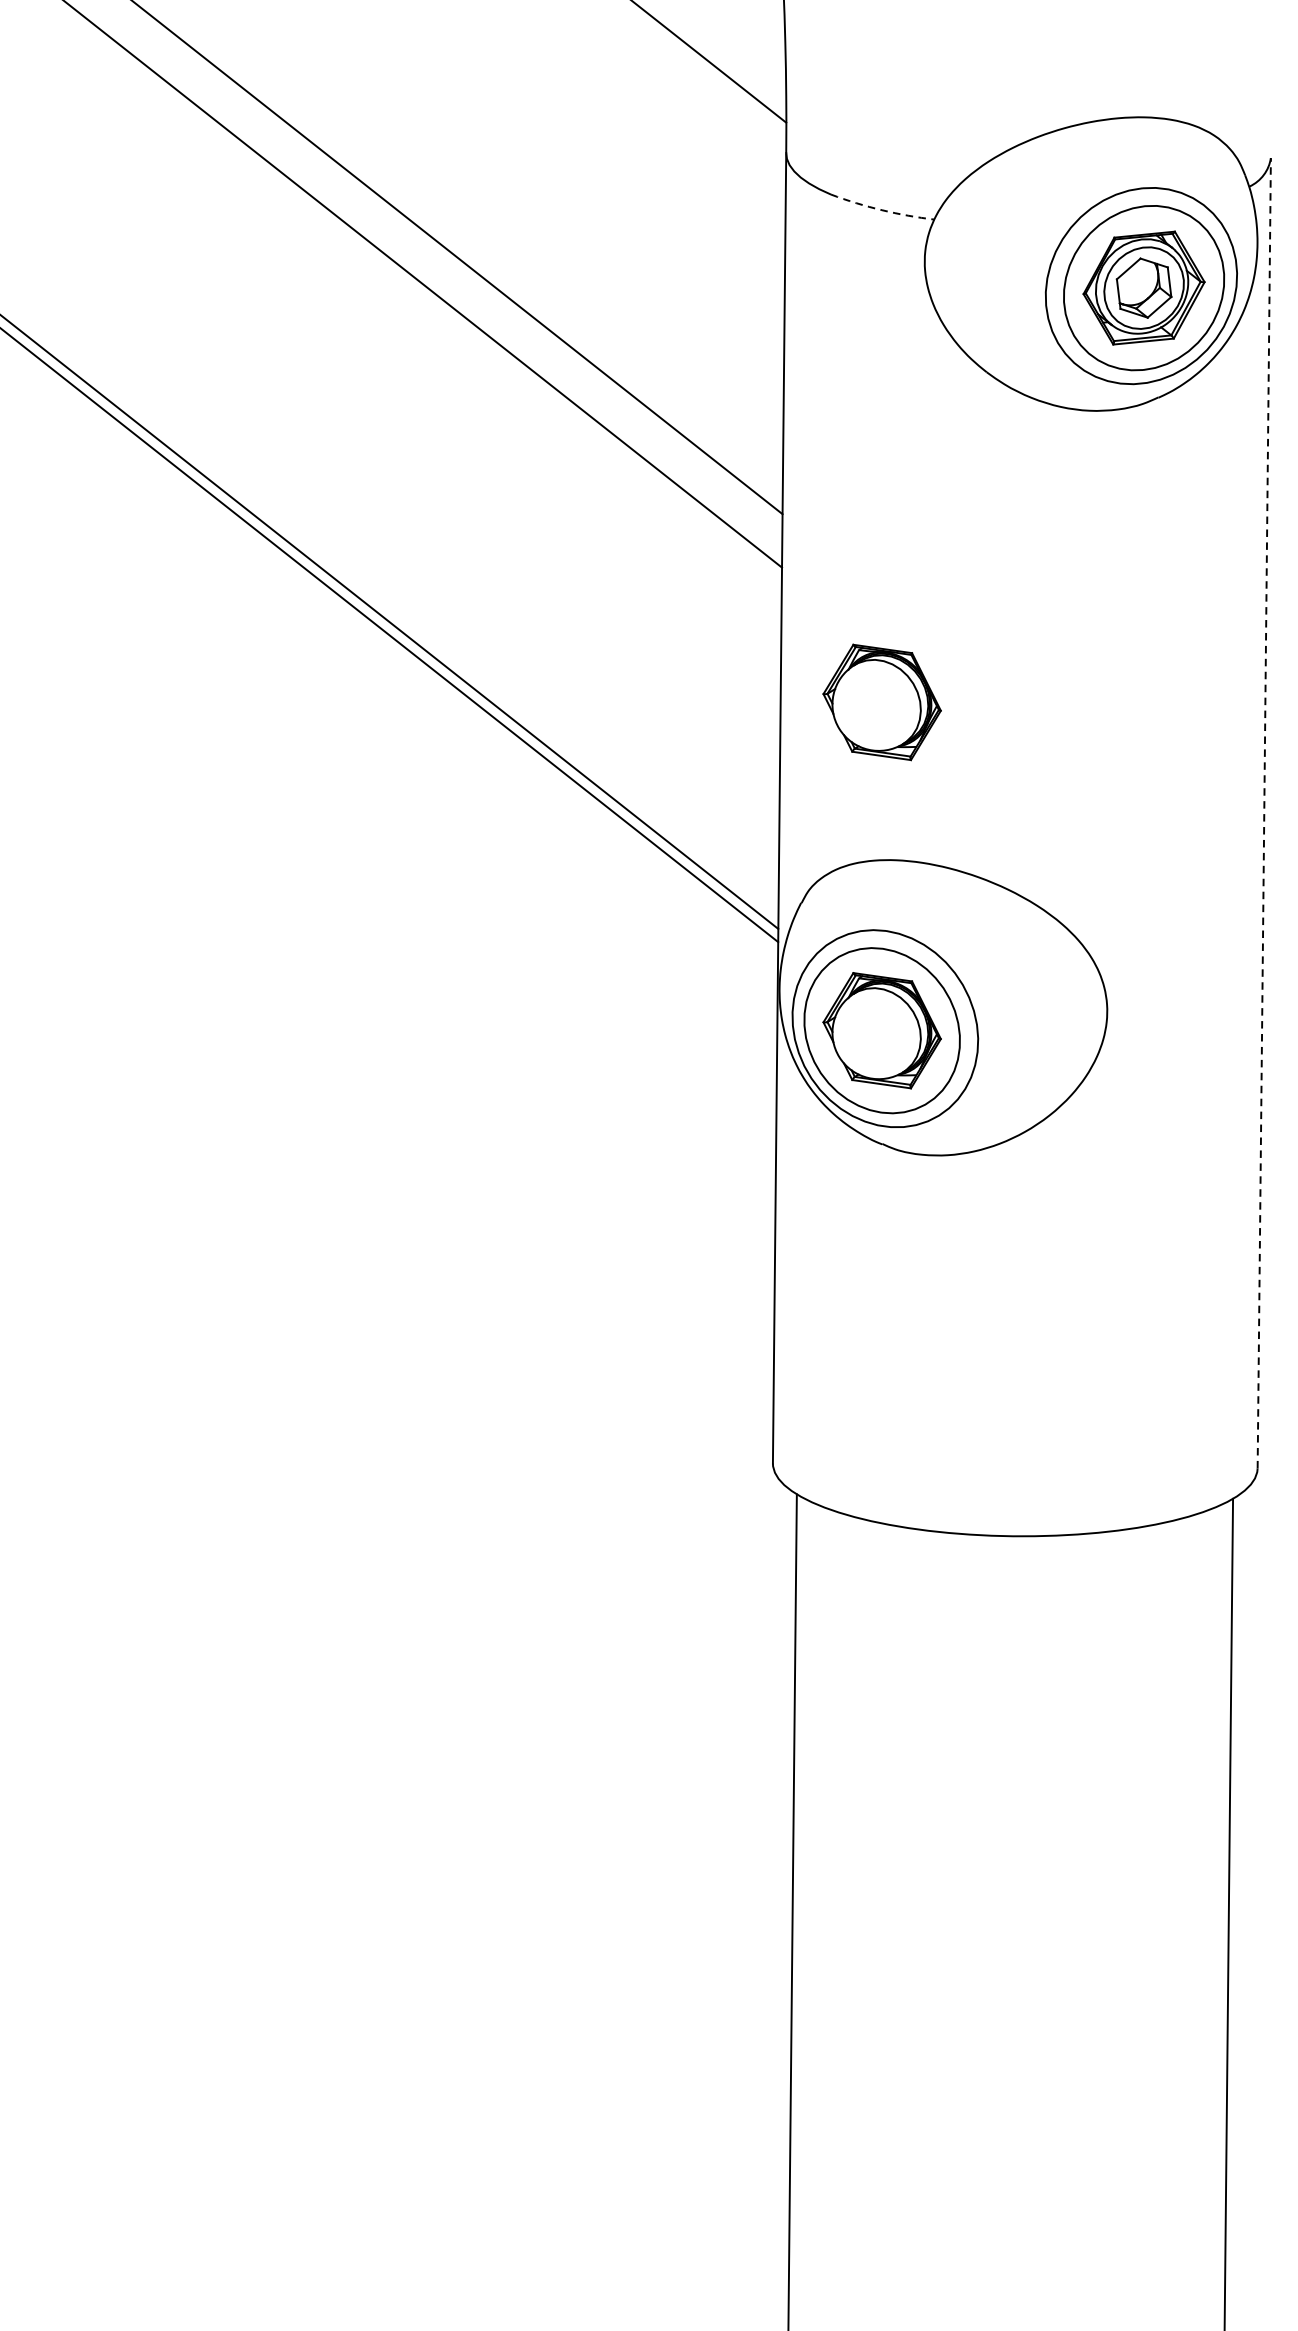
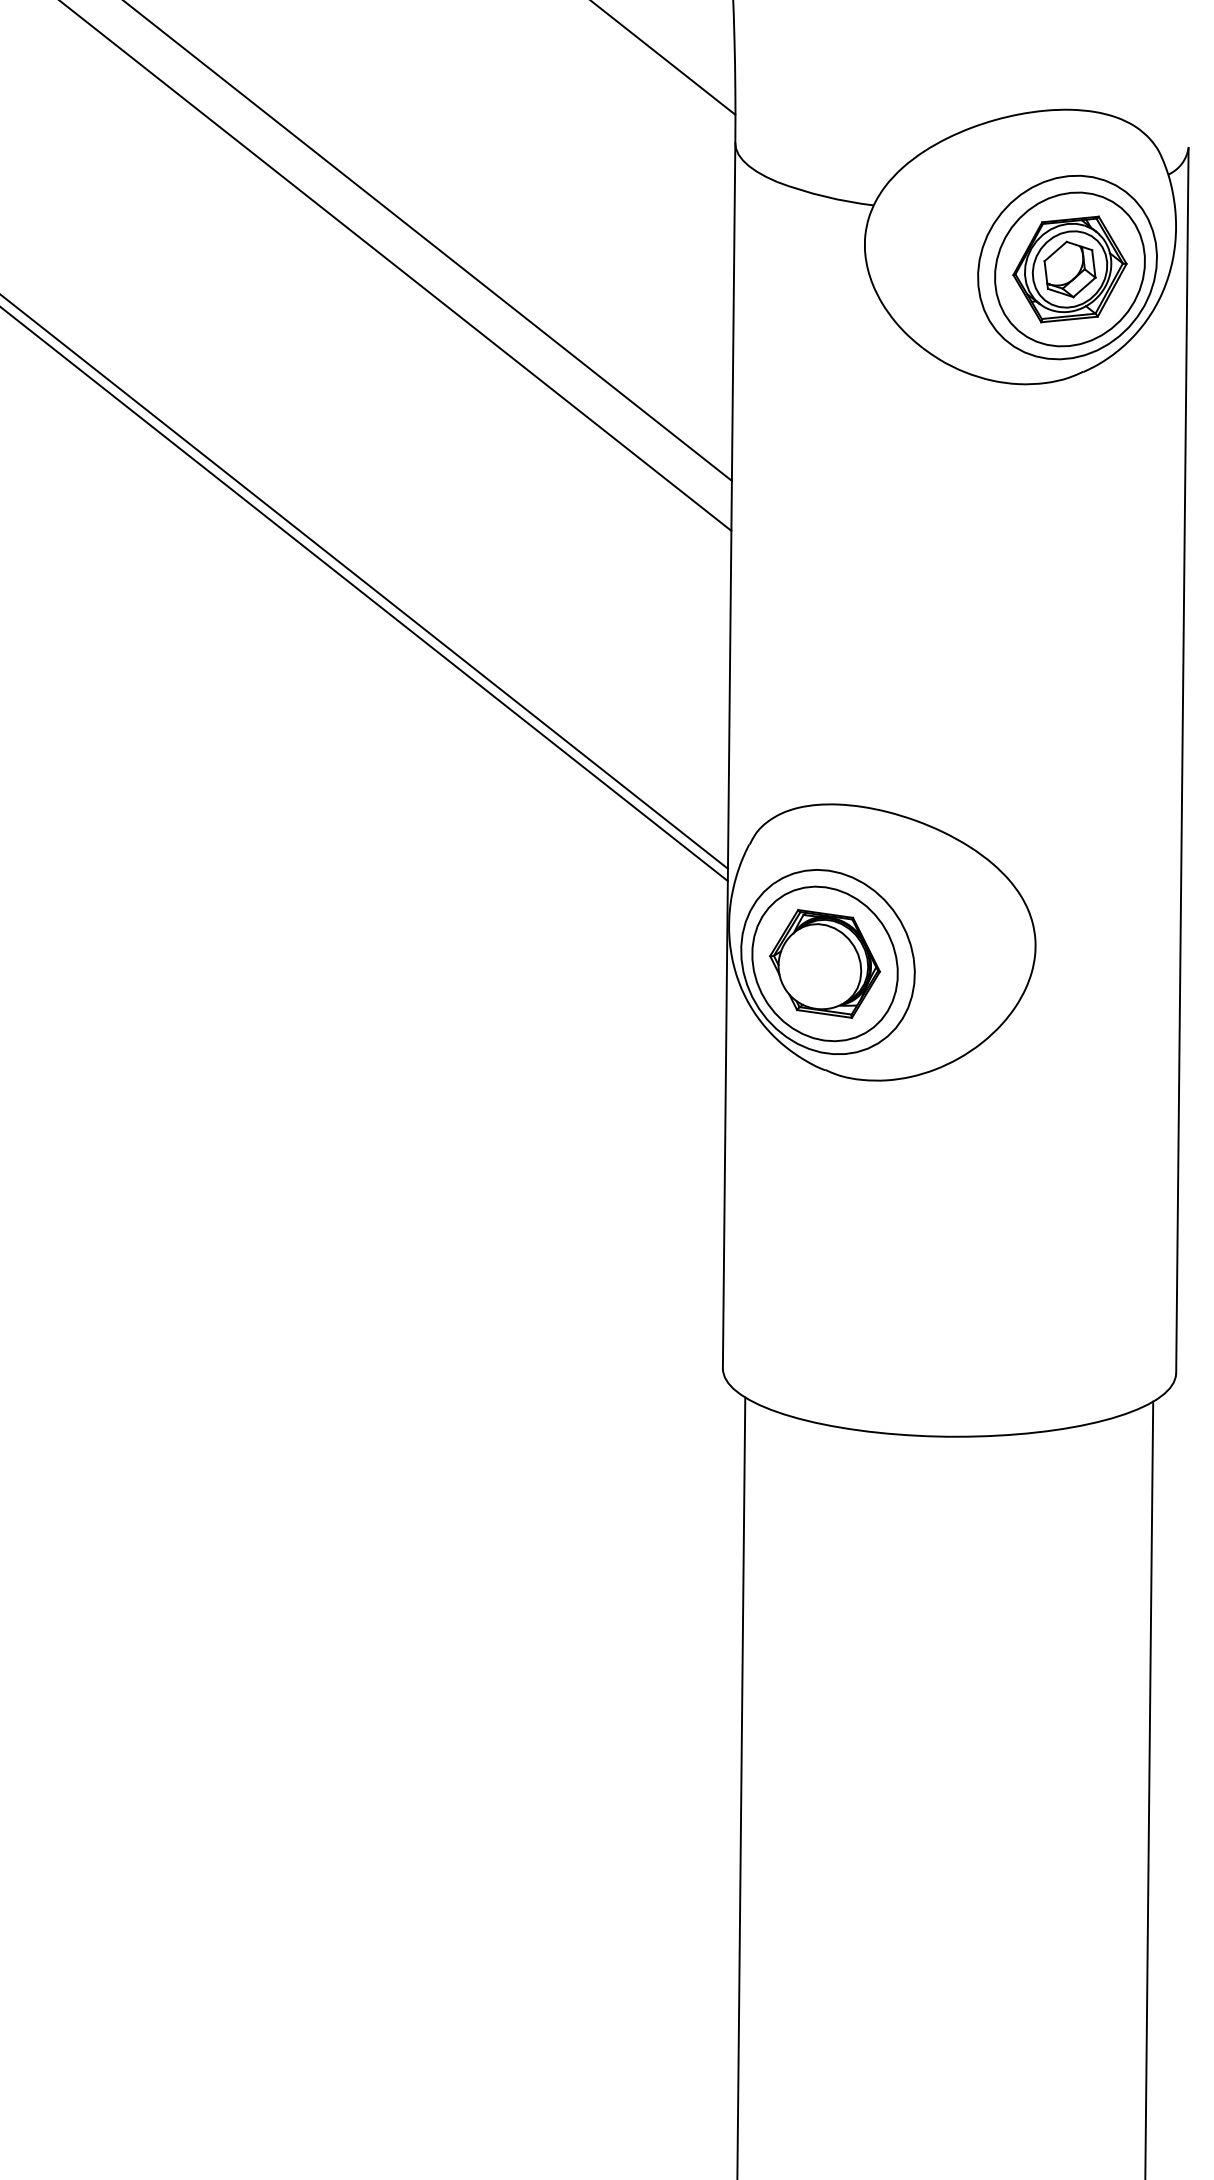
arc: (881, 210) -> (824, 196), dashed -> solid
part: (881, 701) -> (824, 656), removed
line: (1264, 813) -> (1182, 760), dashed -> solid

